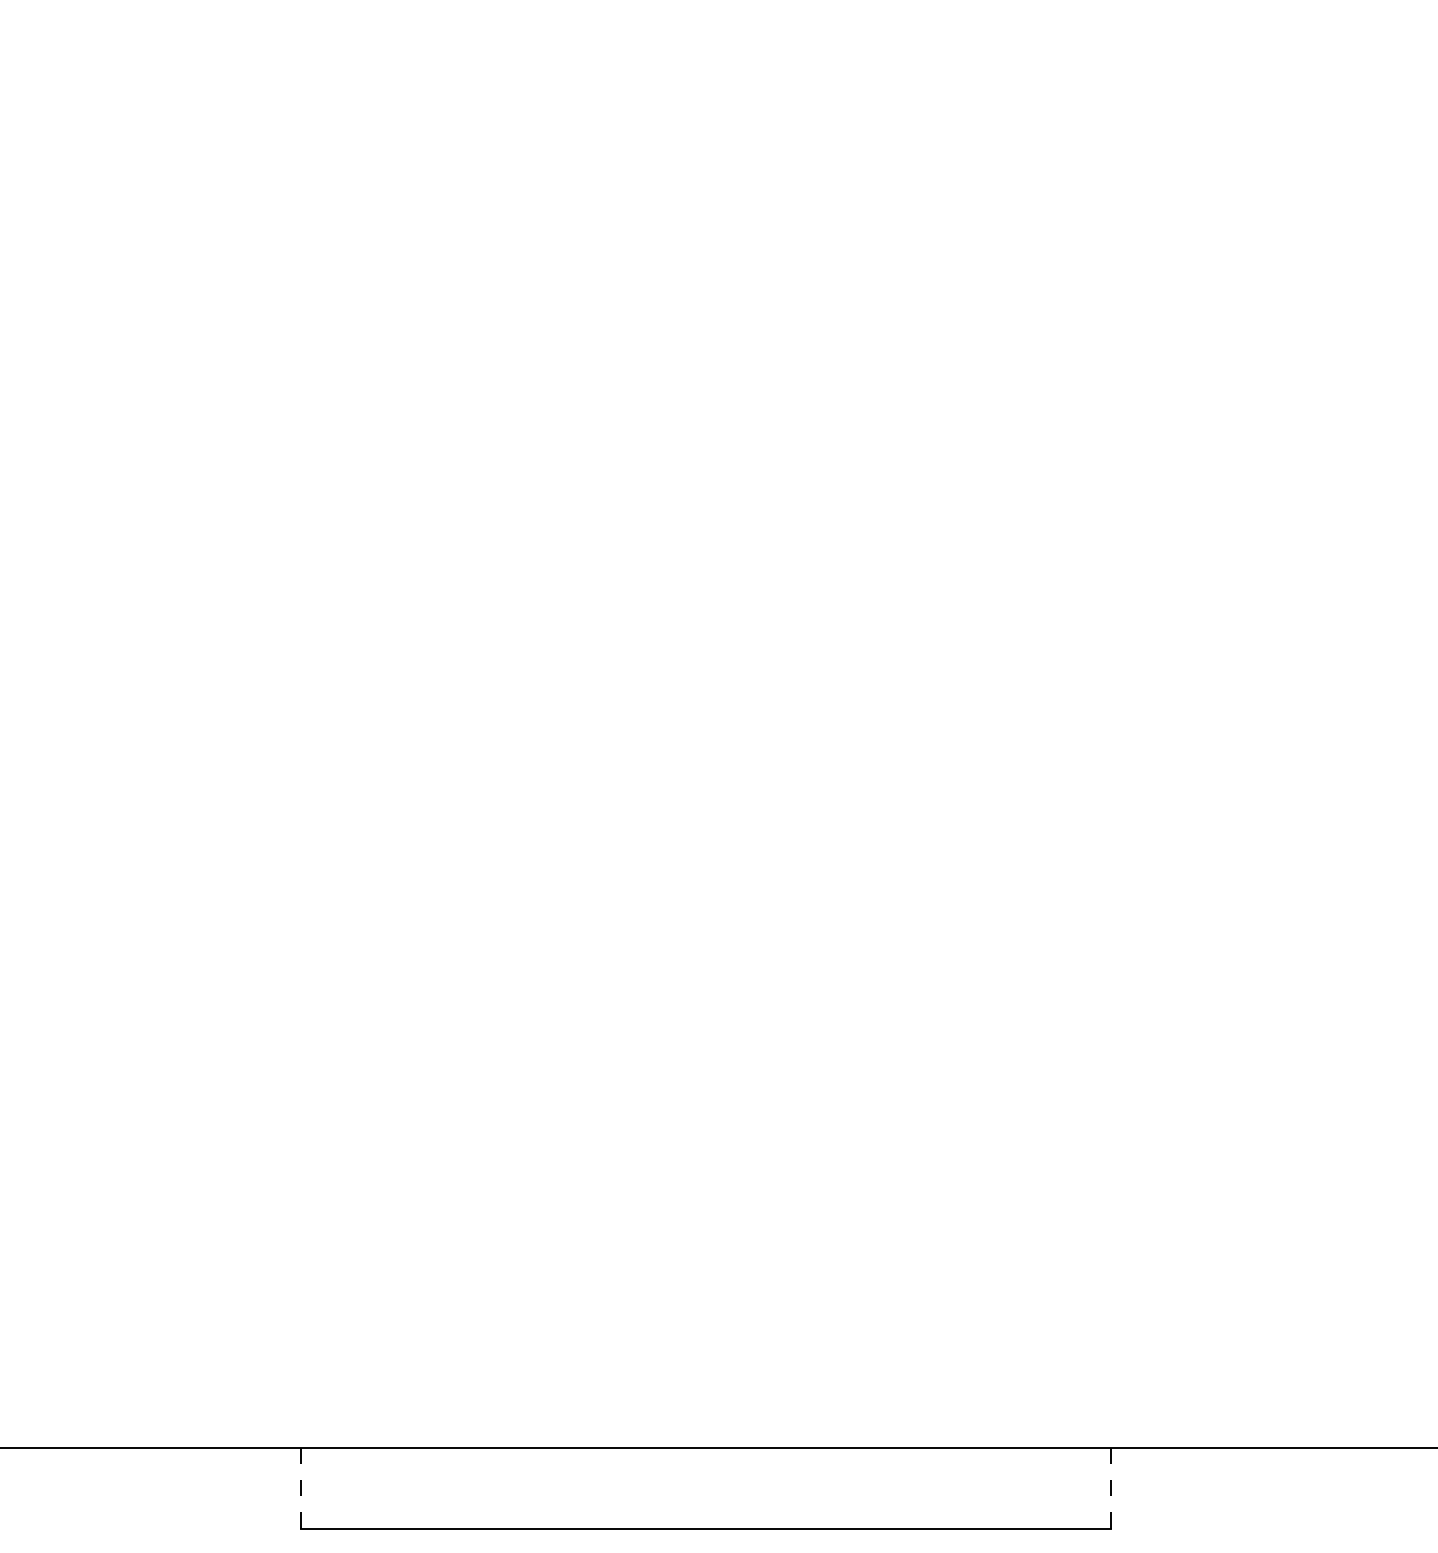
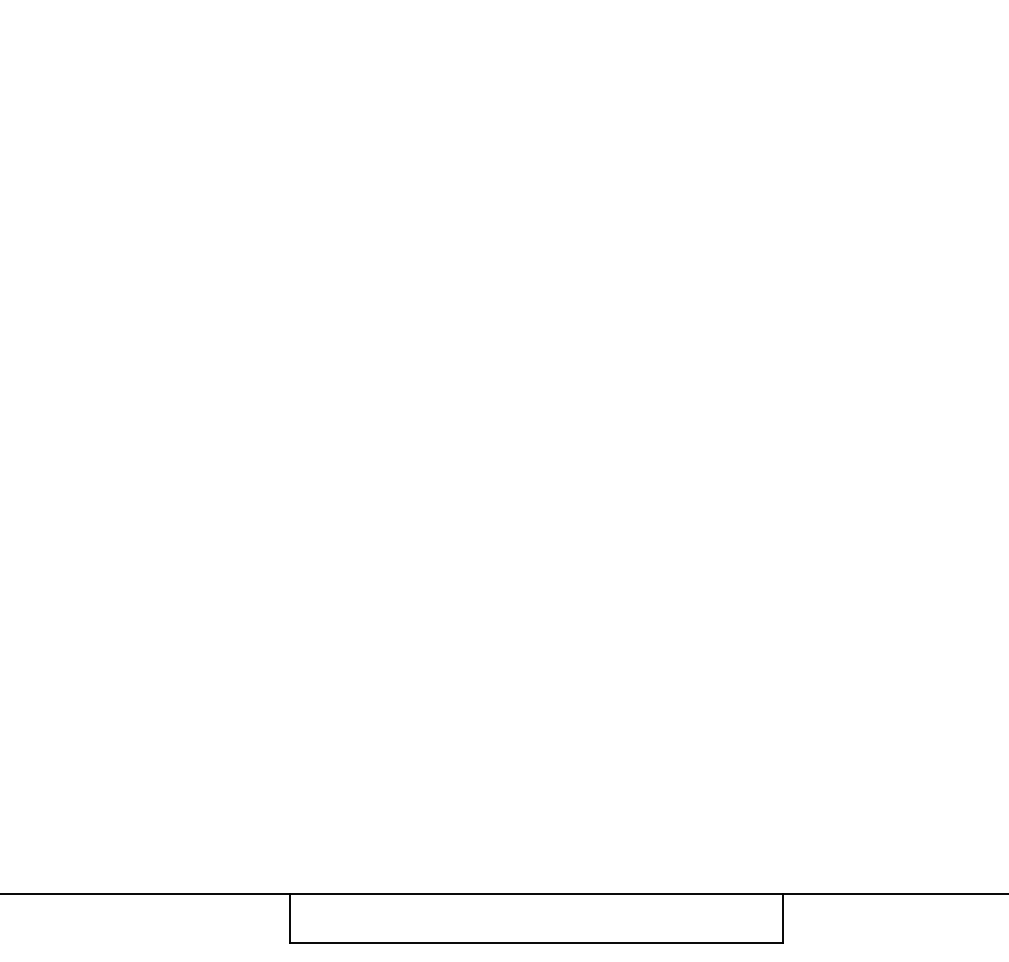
line: (300, 1488) -> (289, 918), dashed -> solid
line: (1110, 1488) -> (782, 918), dashed -> solid

